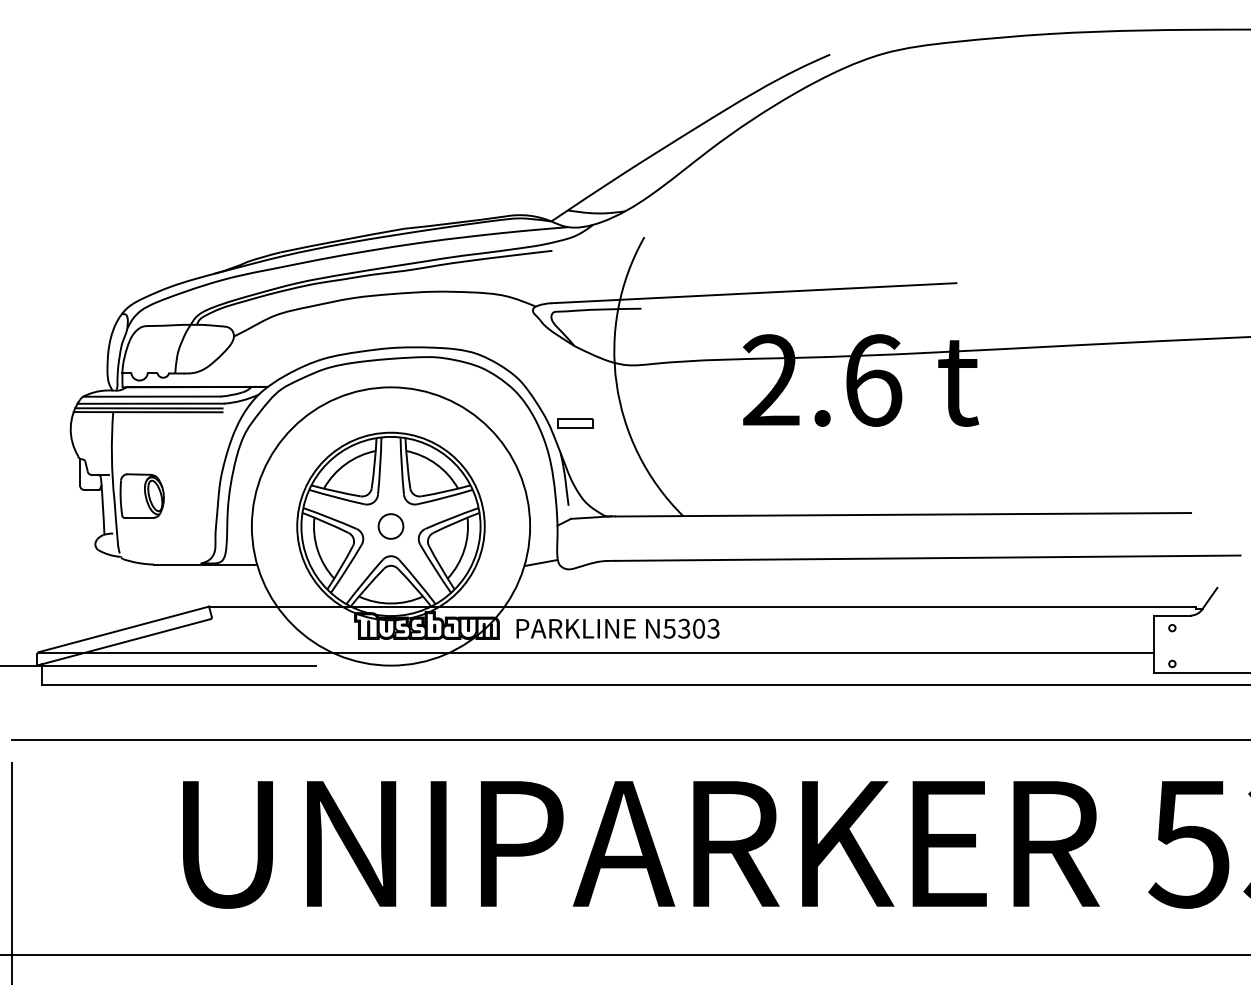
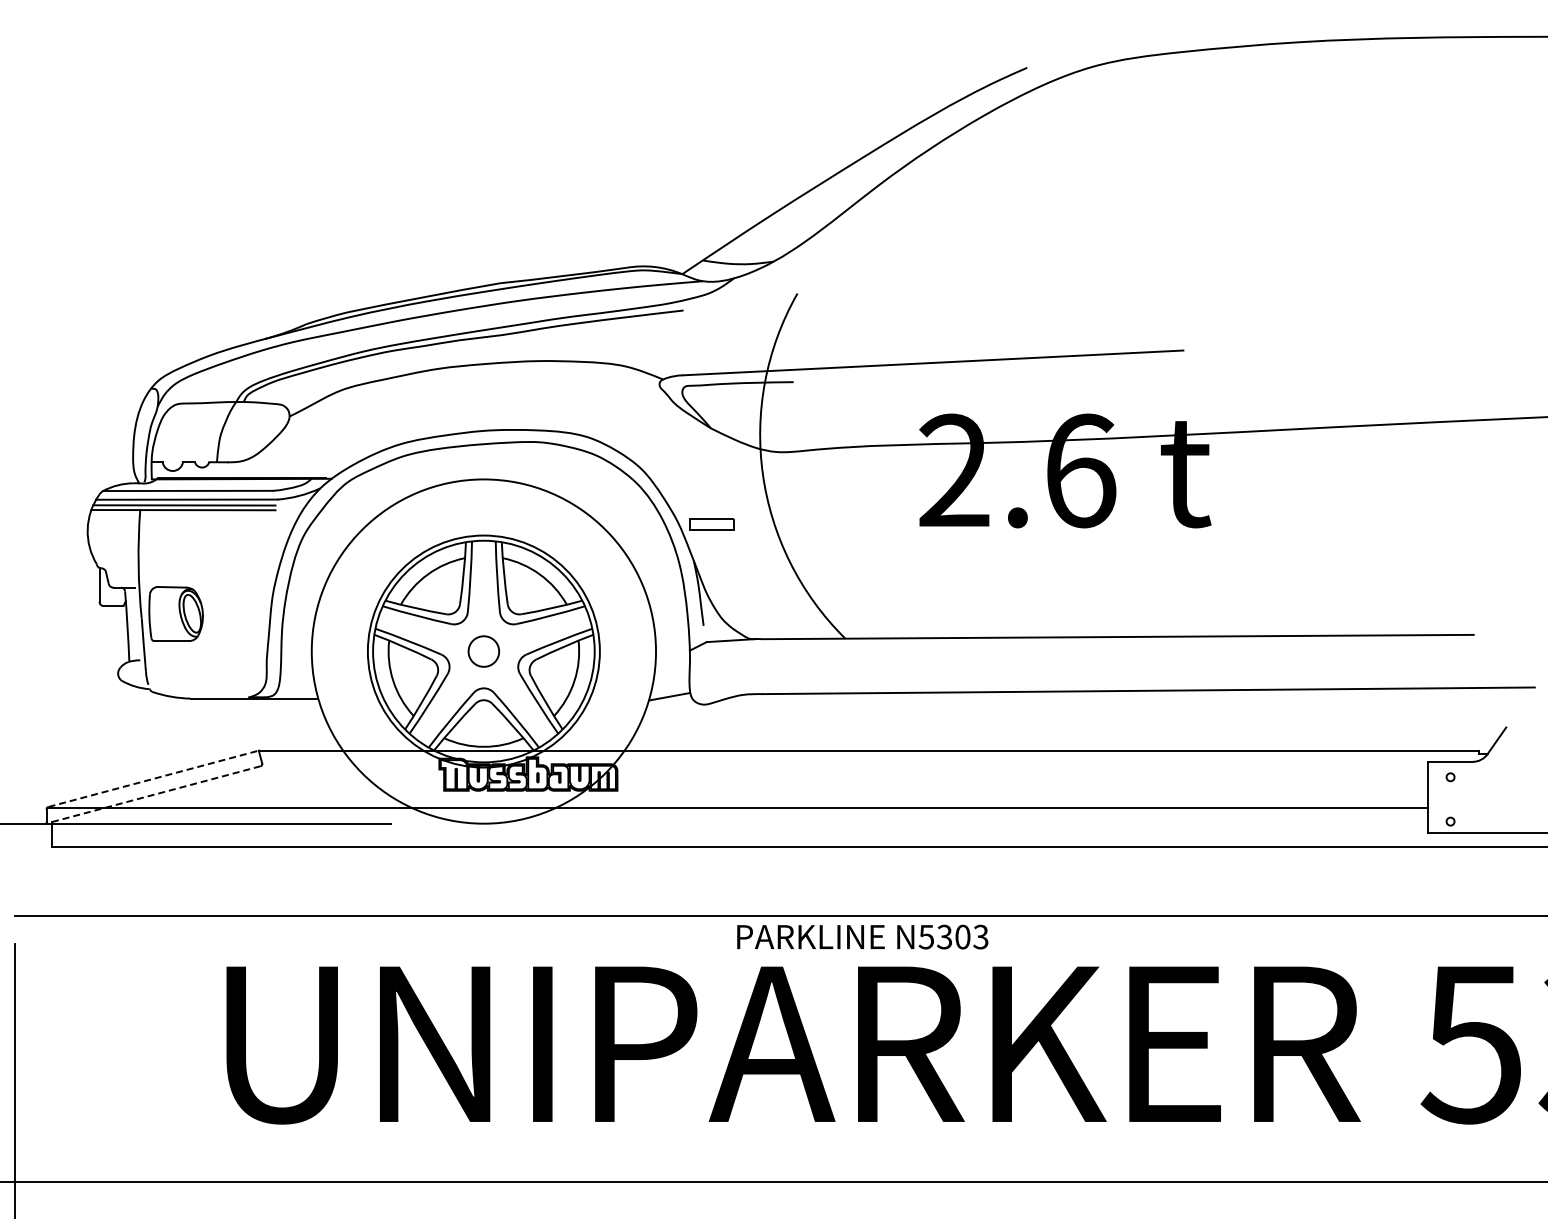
text: (617, 628) -> (862, 936), moved
line: (123, 629) -> (153, 778), solid -> dashed
line: (124, 642) -> (154, 794), solid -> dashed

